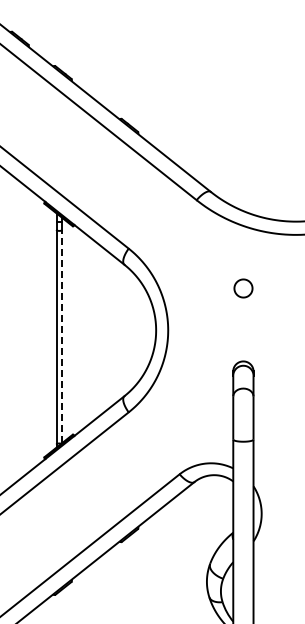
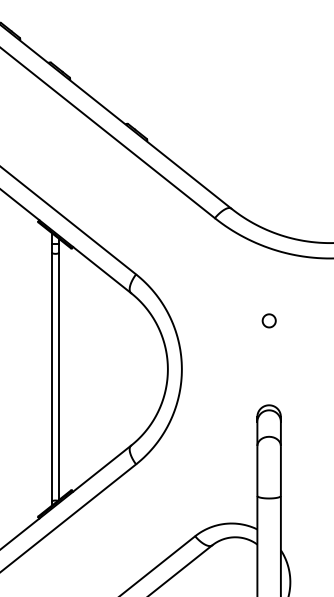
part: (243, 288) -> (269, 320), size x0.62
line: (61, 336) -> (58, 376), dashed -> solid

